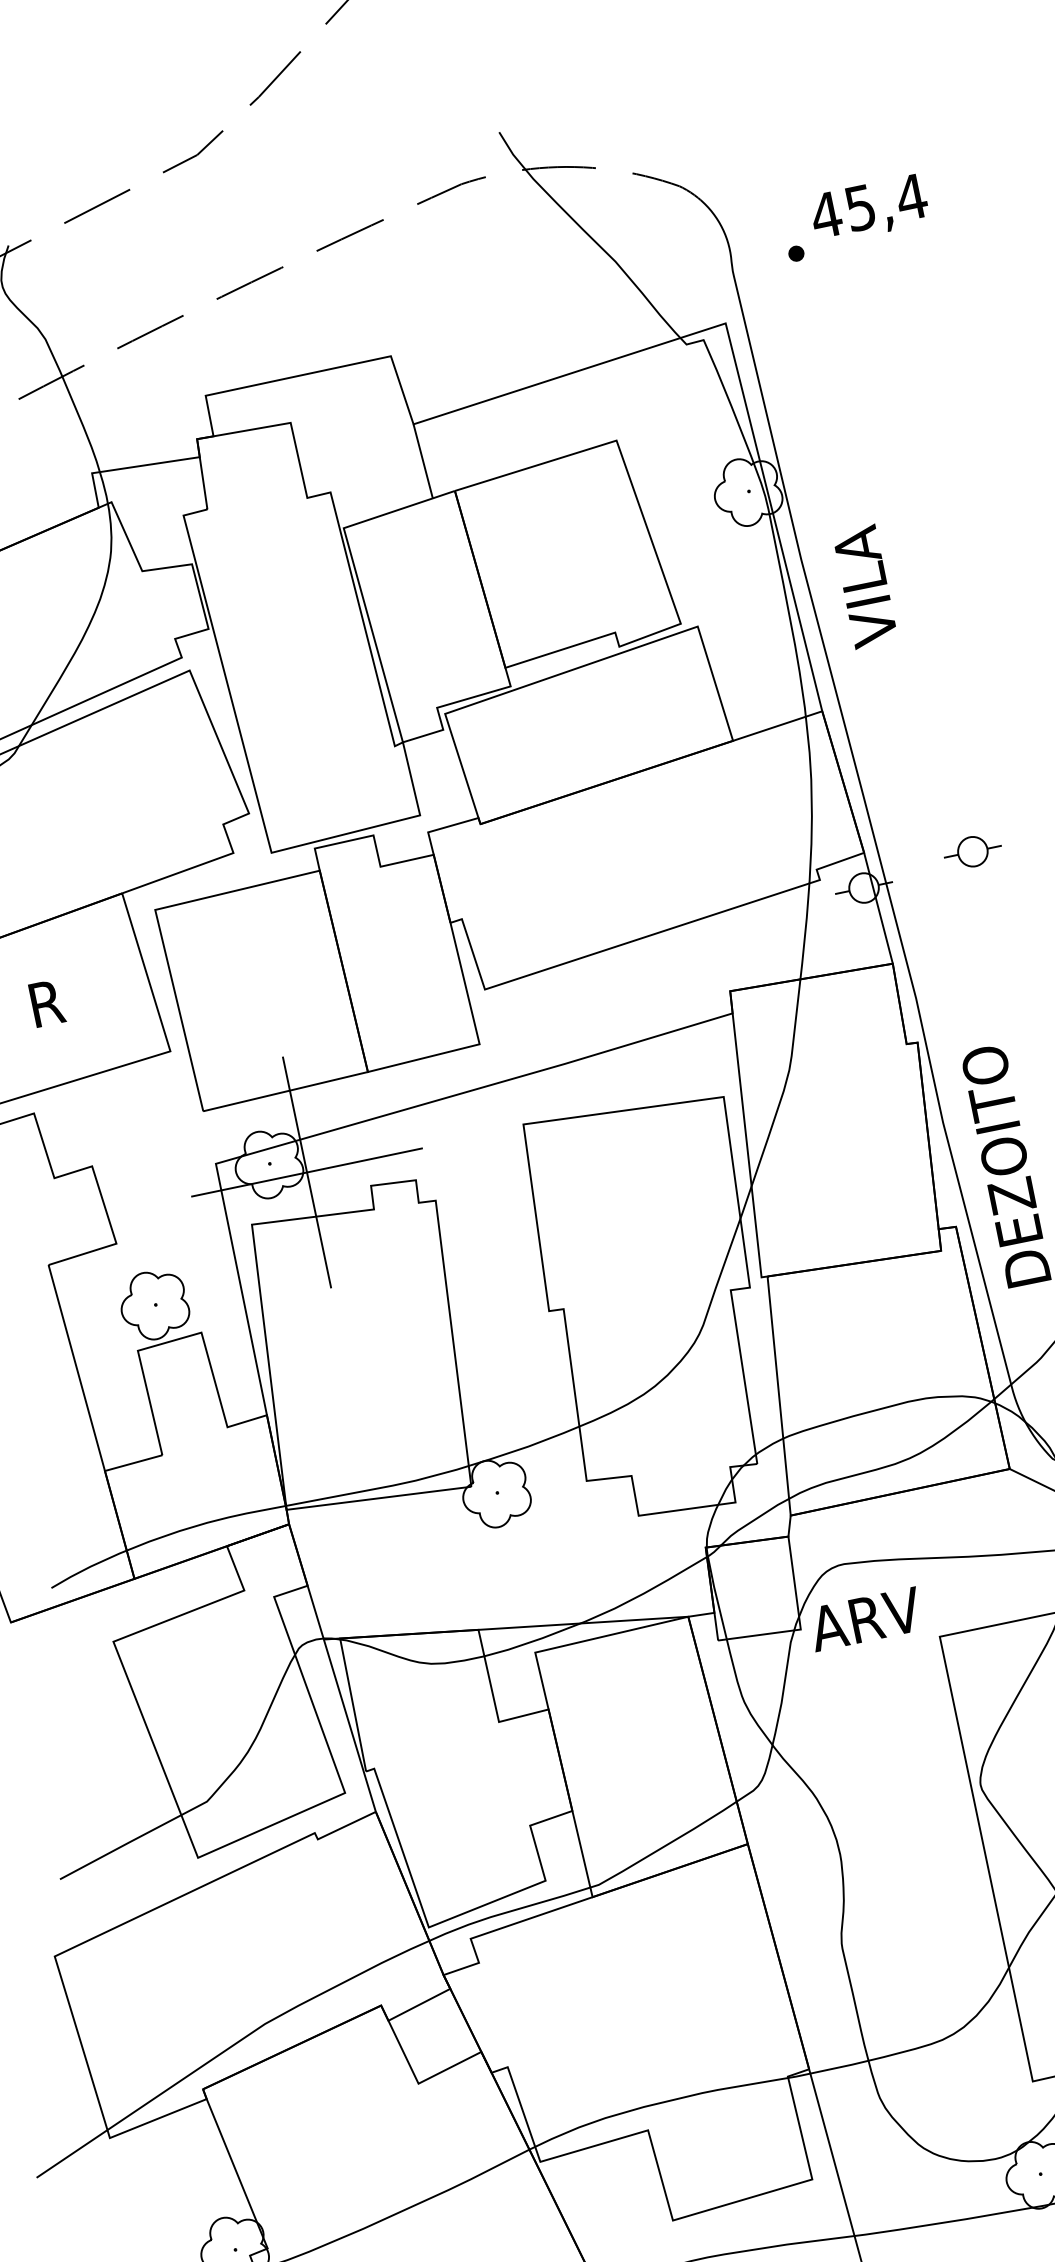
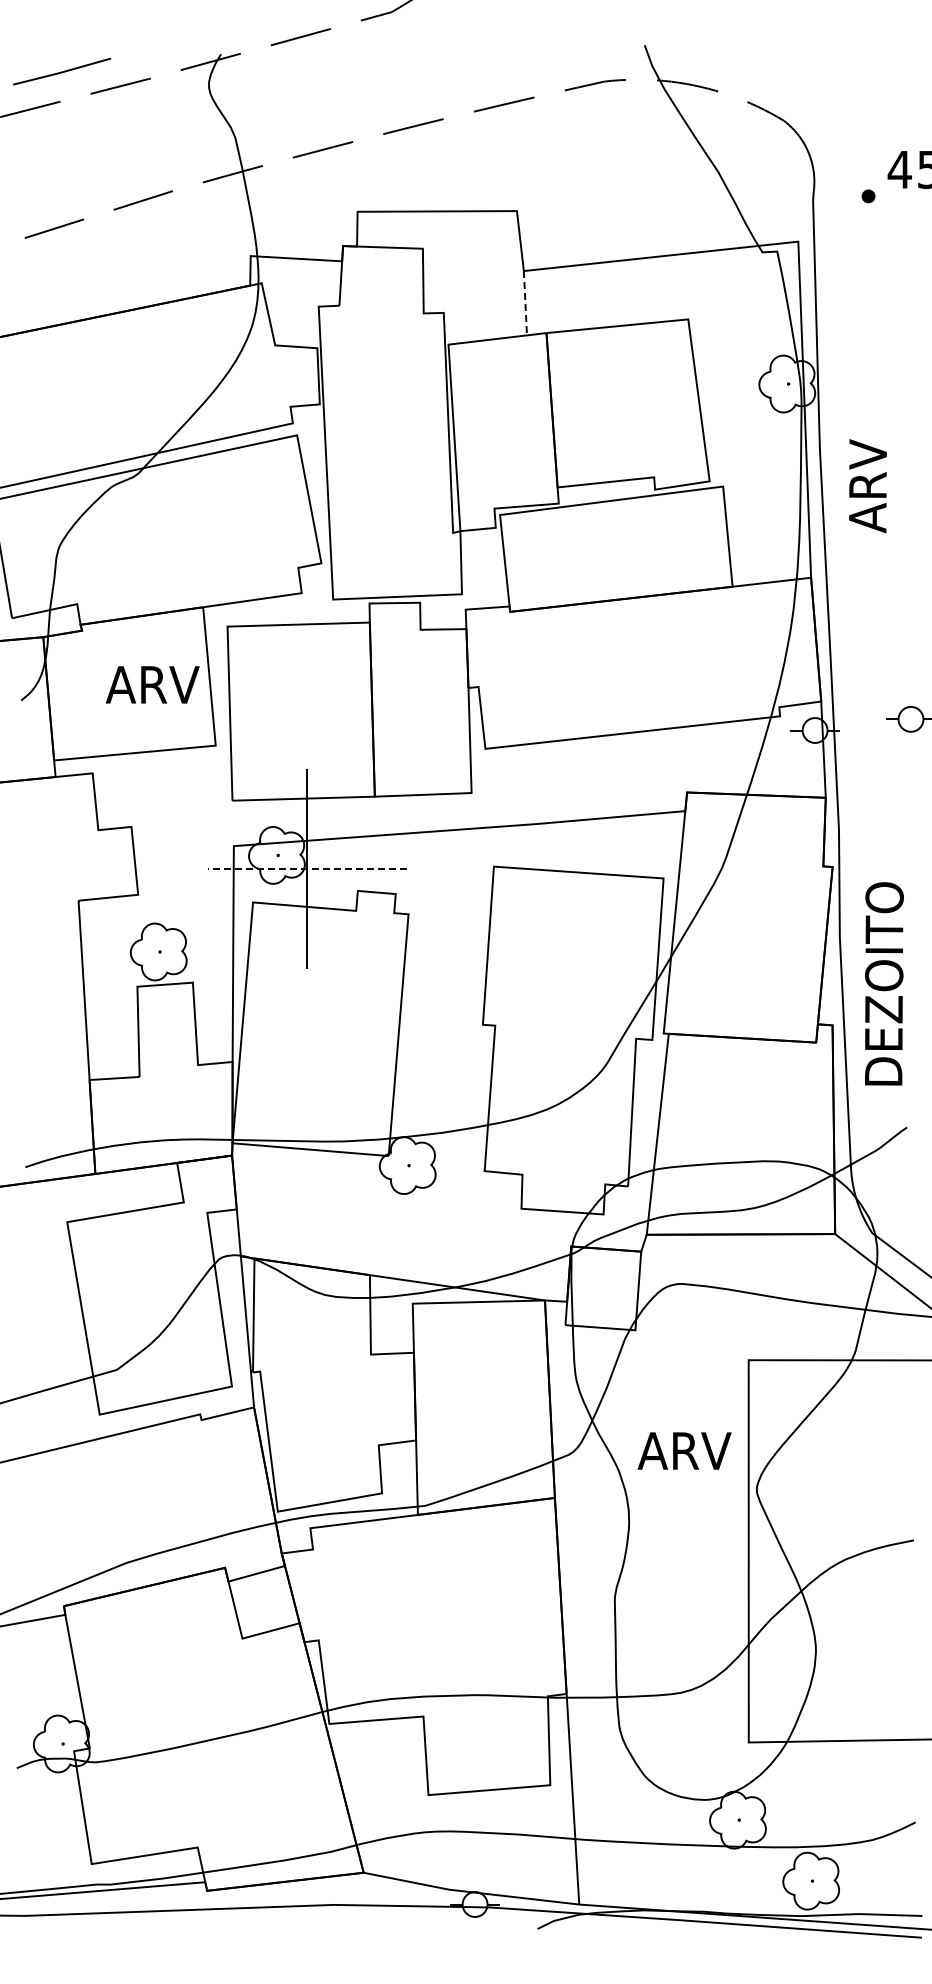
line: (423, 461) -> (525, 303), solid -> dashed
text: (864, 586) -> (867, 482), VILA -> ARV
text: (81, 995) -> (152, 684), R -> ARV
line: (307, 1171) -> (307, 868), solid -> dashed
text: (865, 1618) -> (684, 1450), moved

